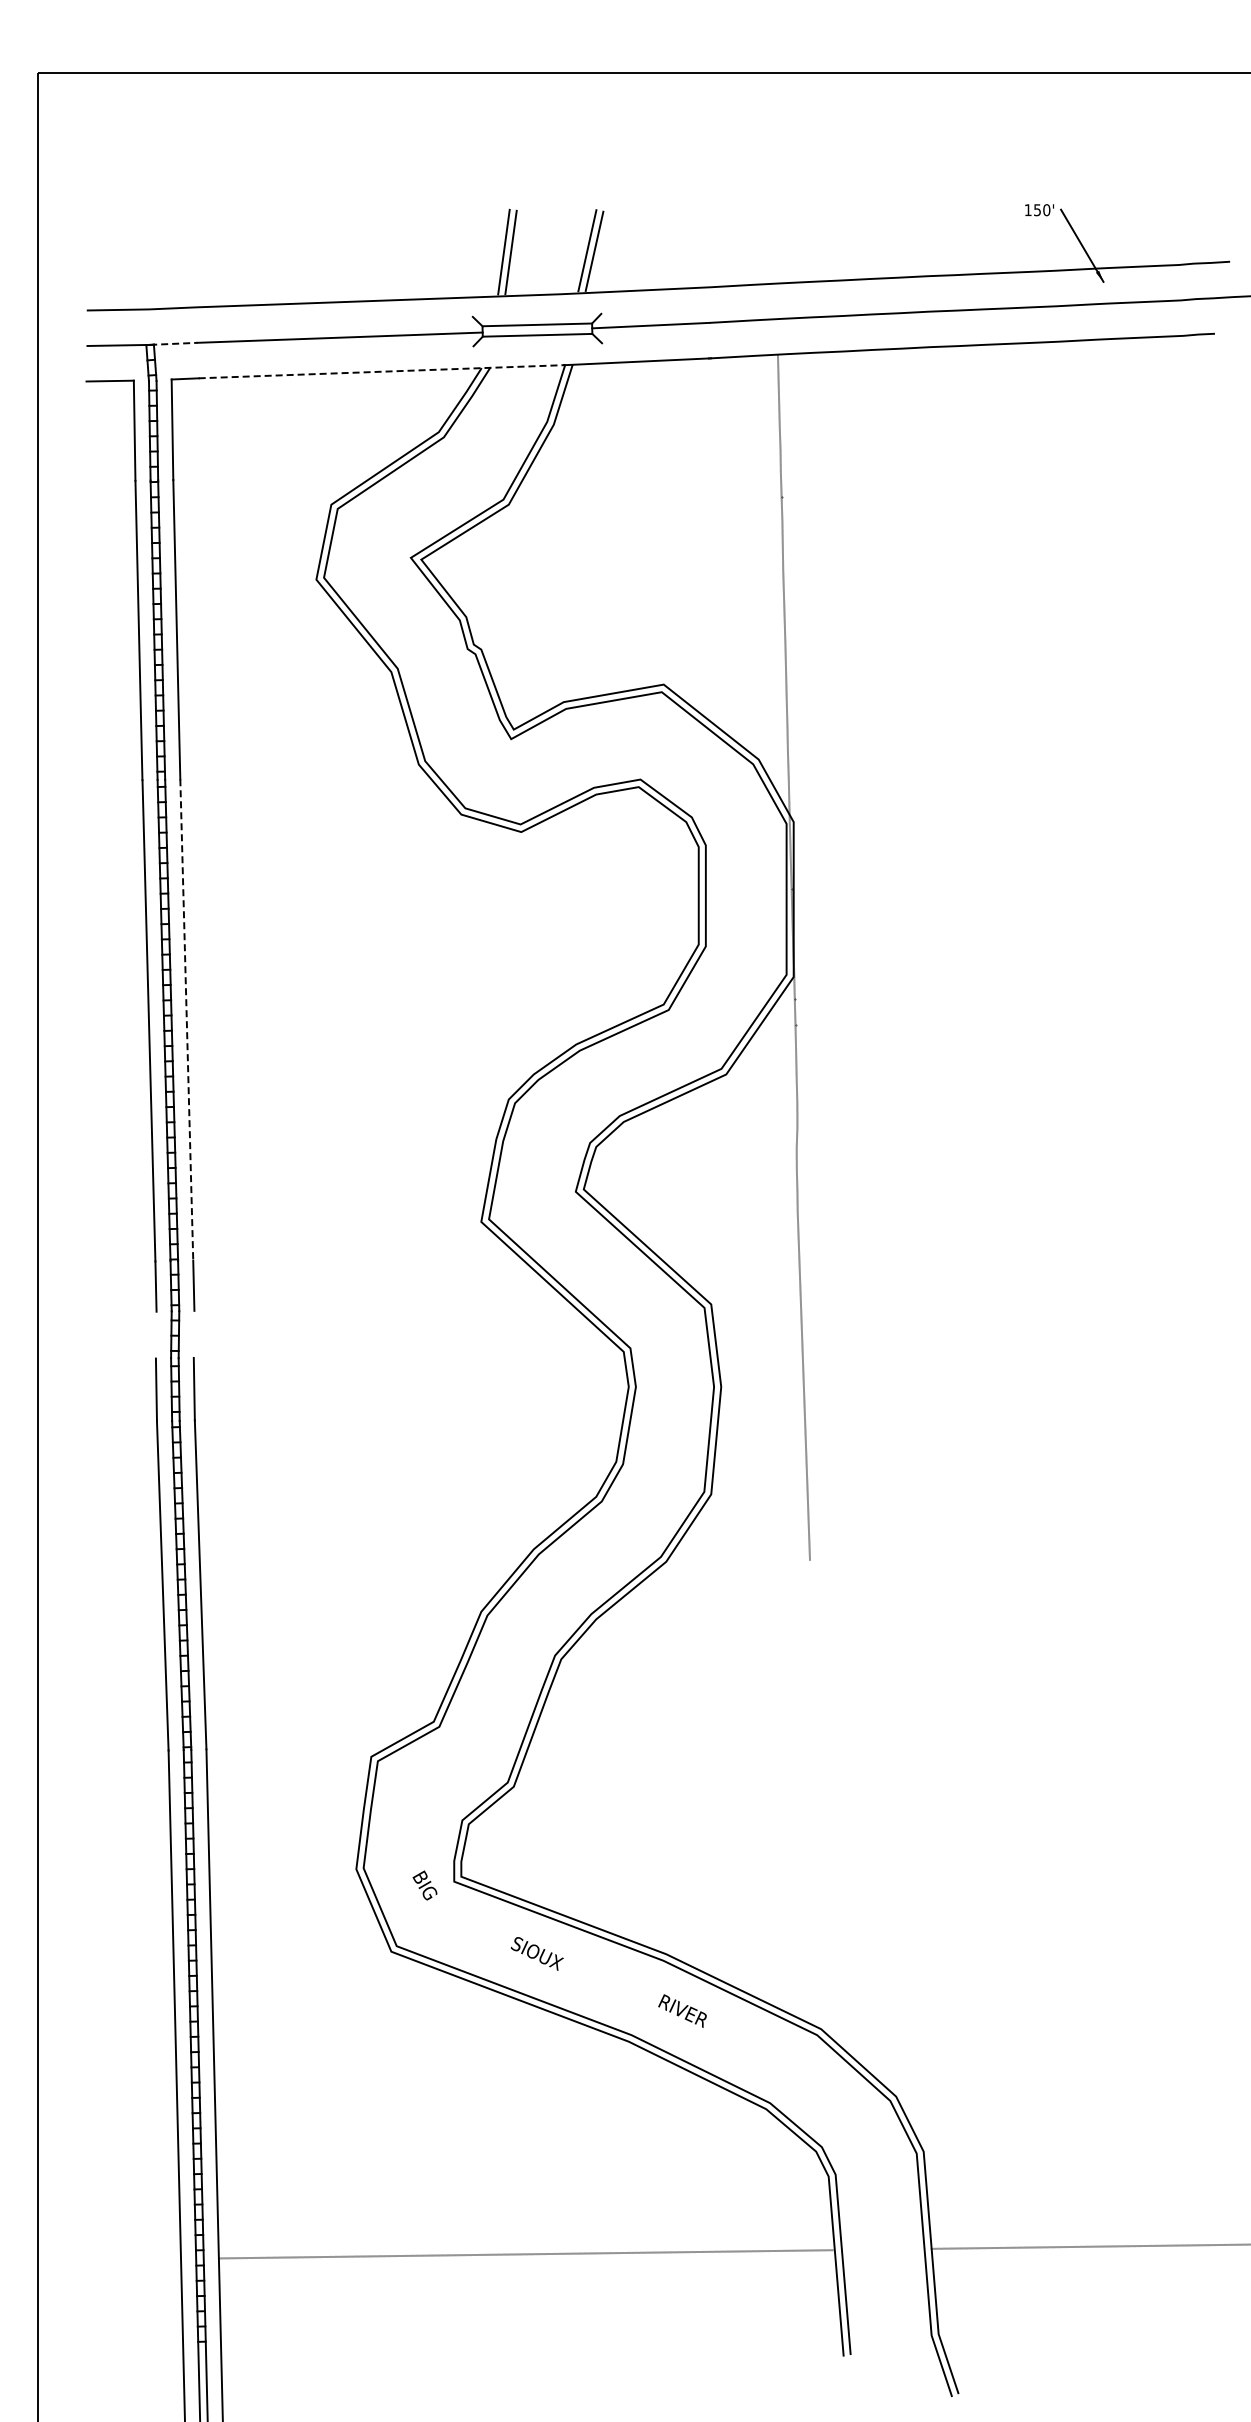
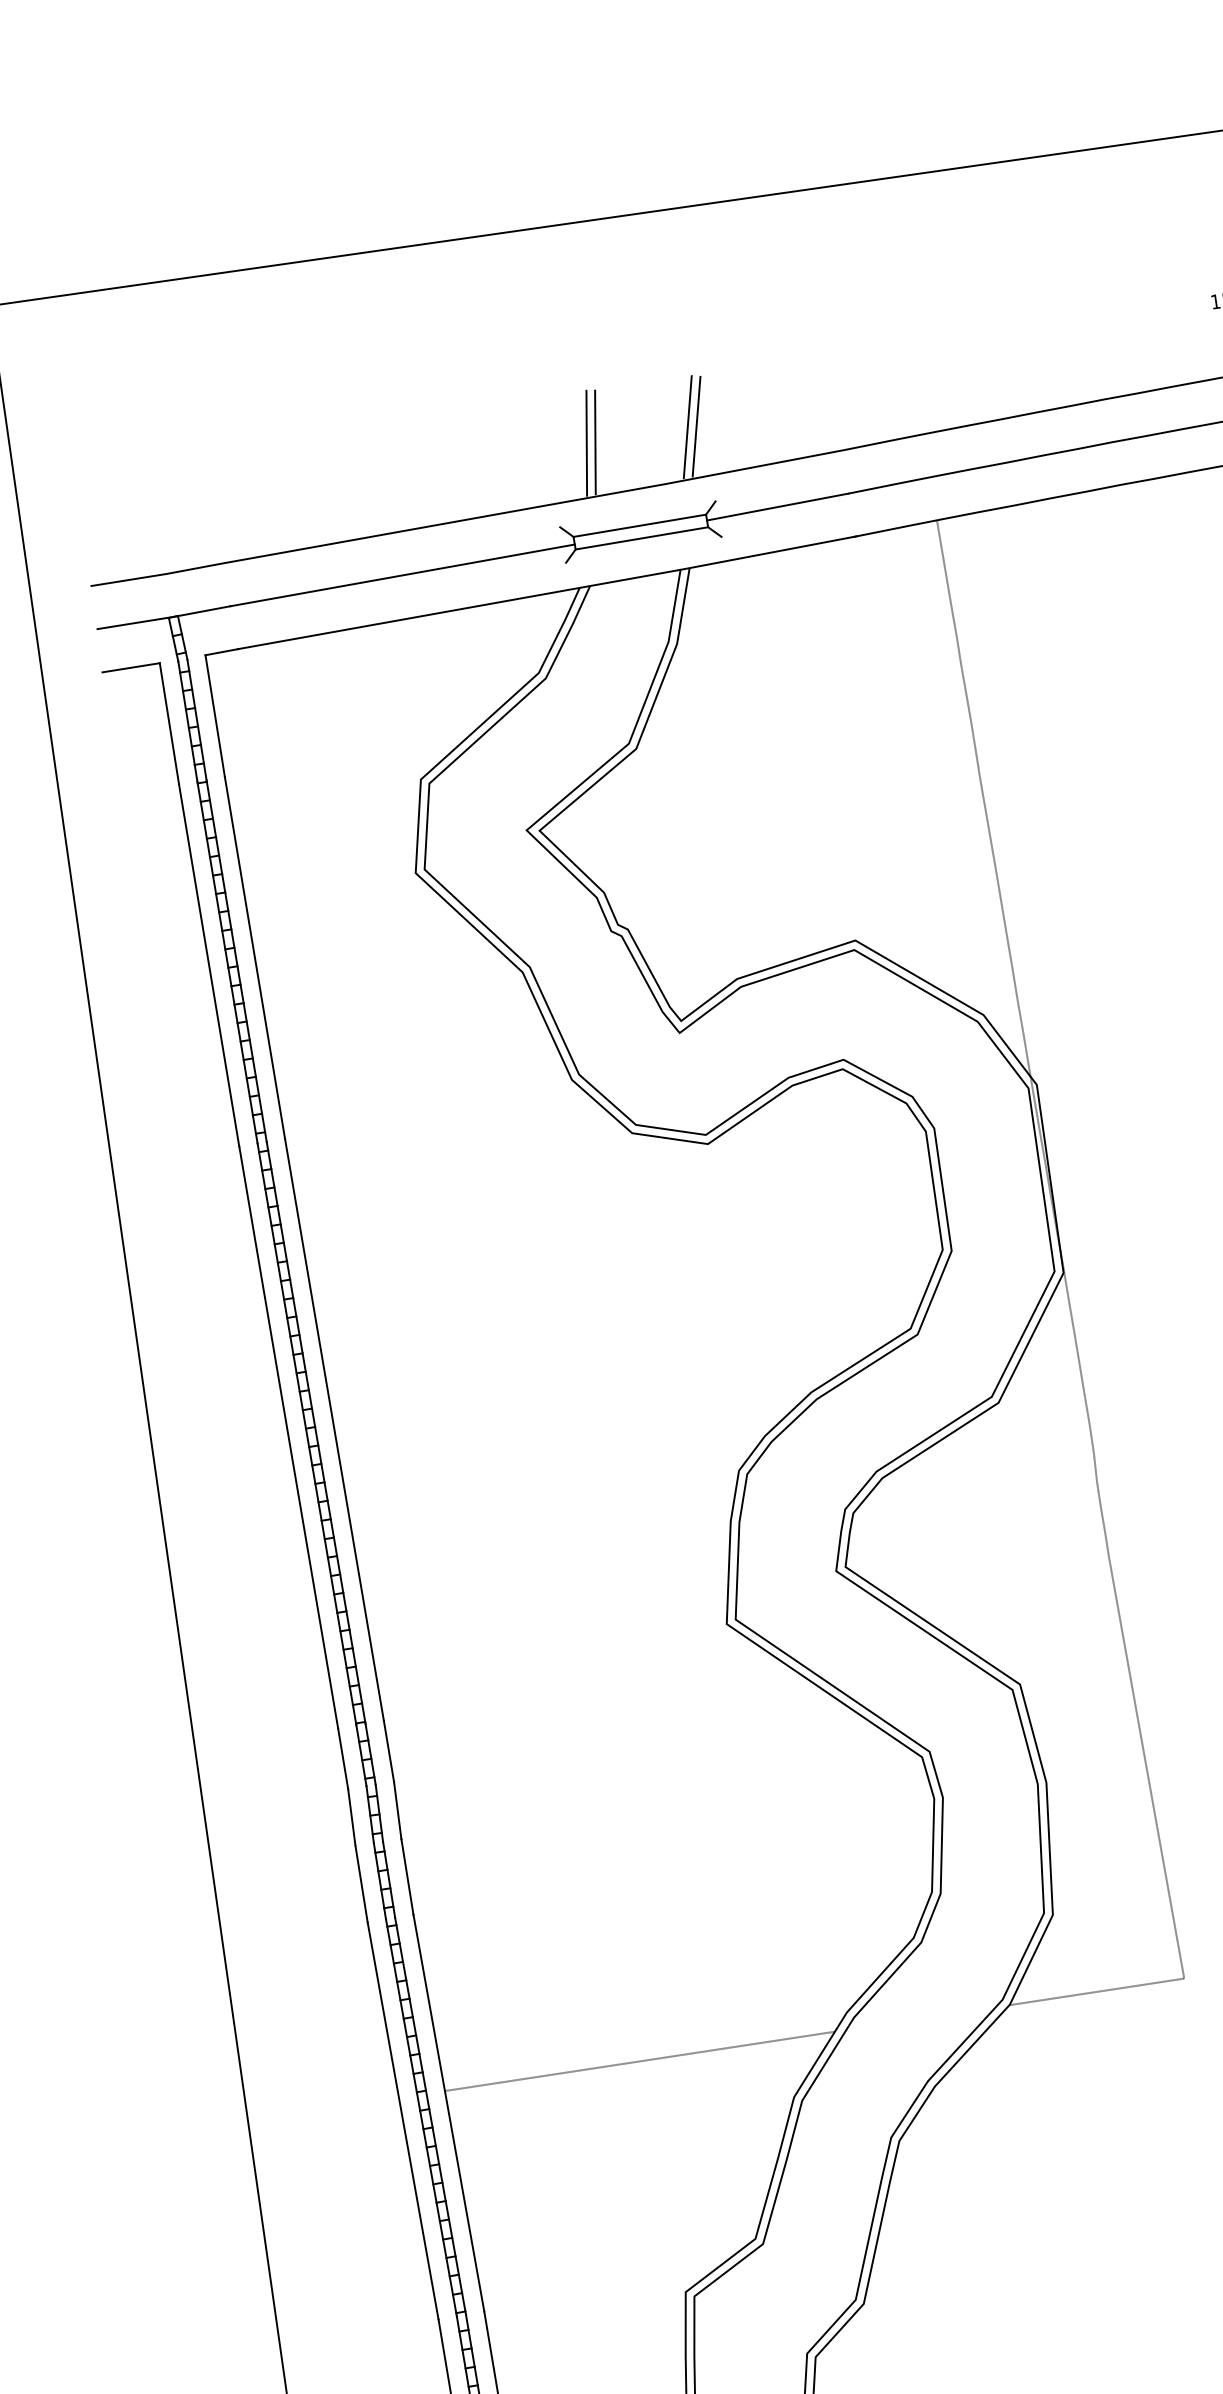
line: (173, 343) -> (201, 611), dashed -> solid
line: (381, 371) -> (458, 609), dashed -> solid
line: (186, 1019) -> (334, 1429), dashed -> solid
line: (155, 1334) -> (350, 1816), added
line: (193, 1334) -> (396, 1810), added
line: (738, 1561) -> (1097, 1991), added
line: (360, 1564) -> (639, 2060), added

